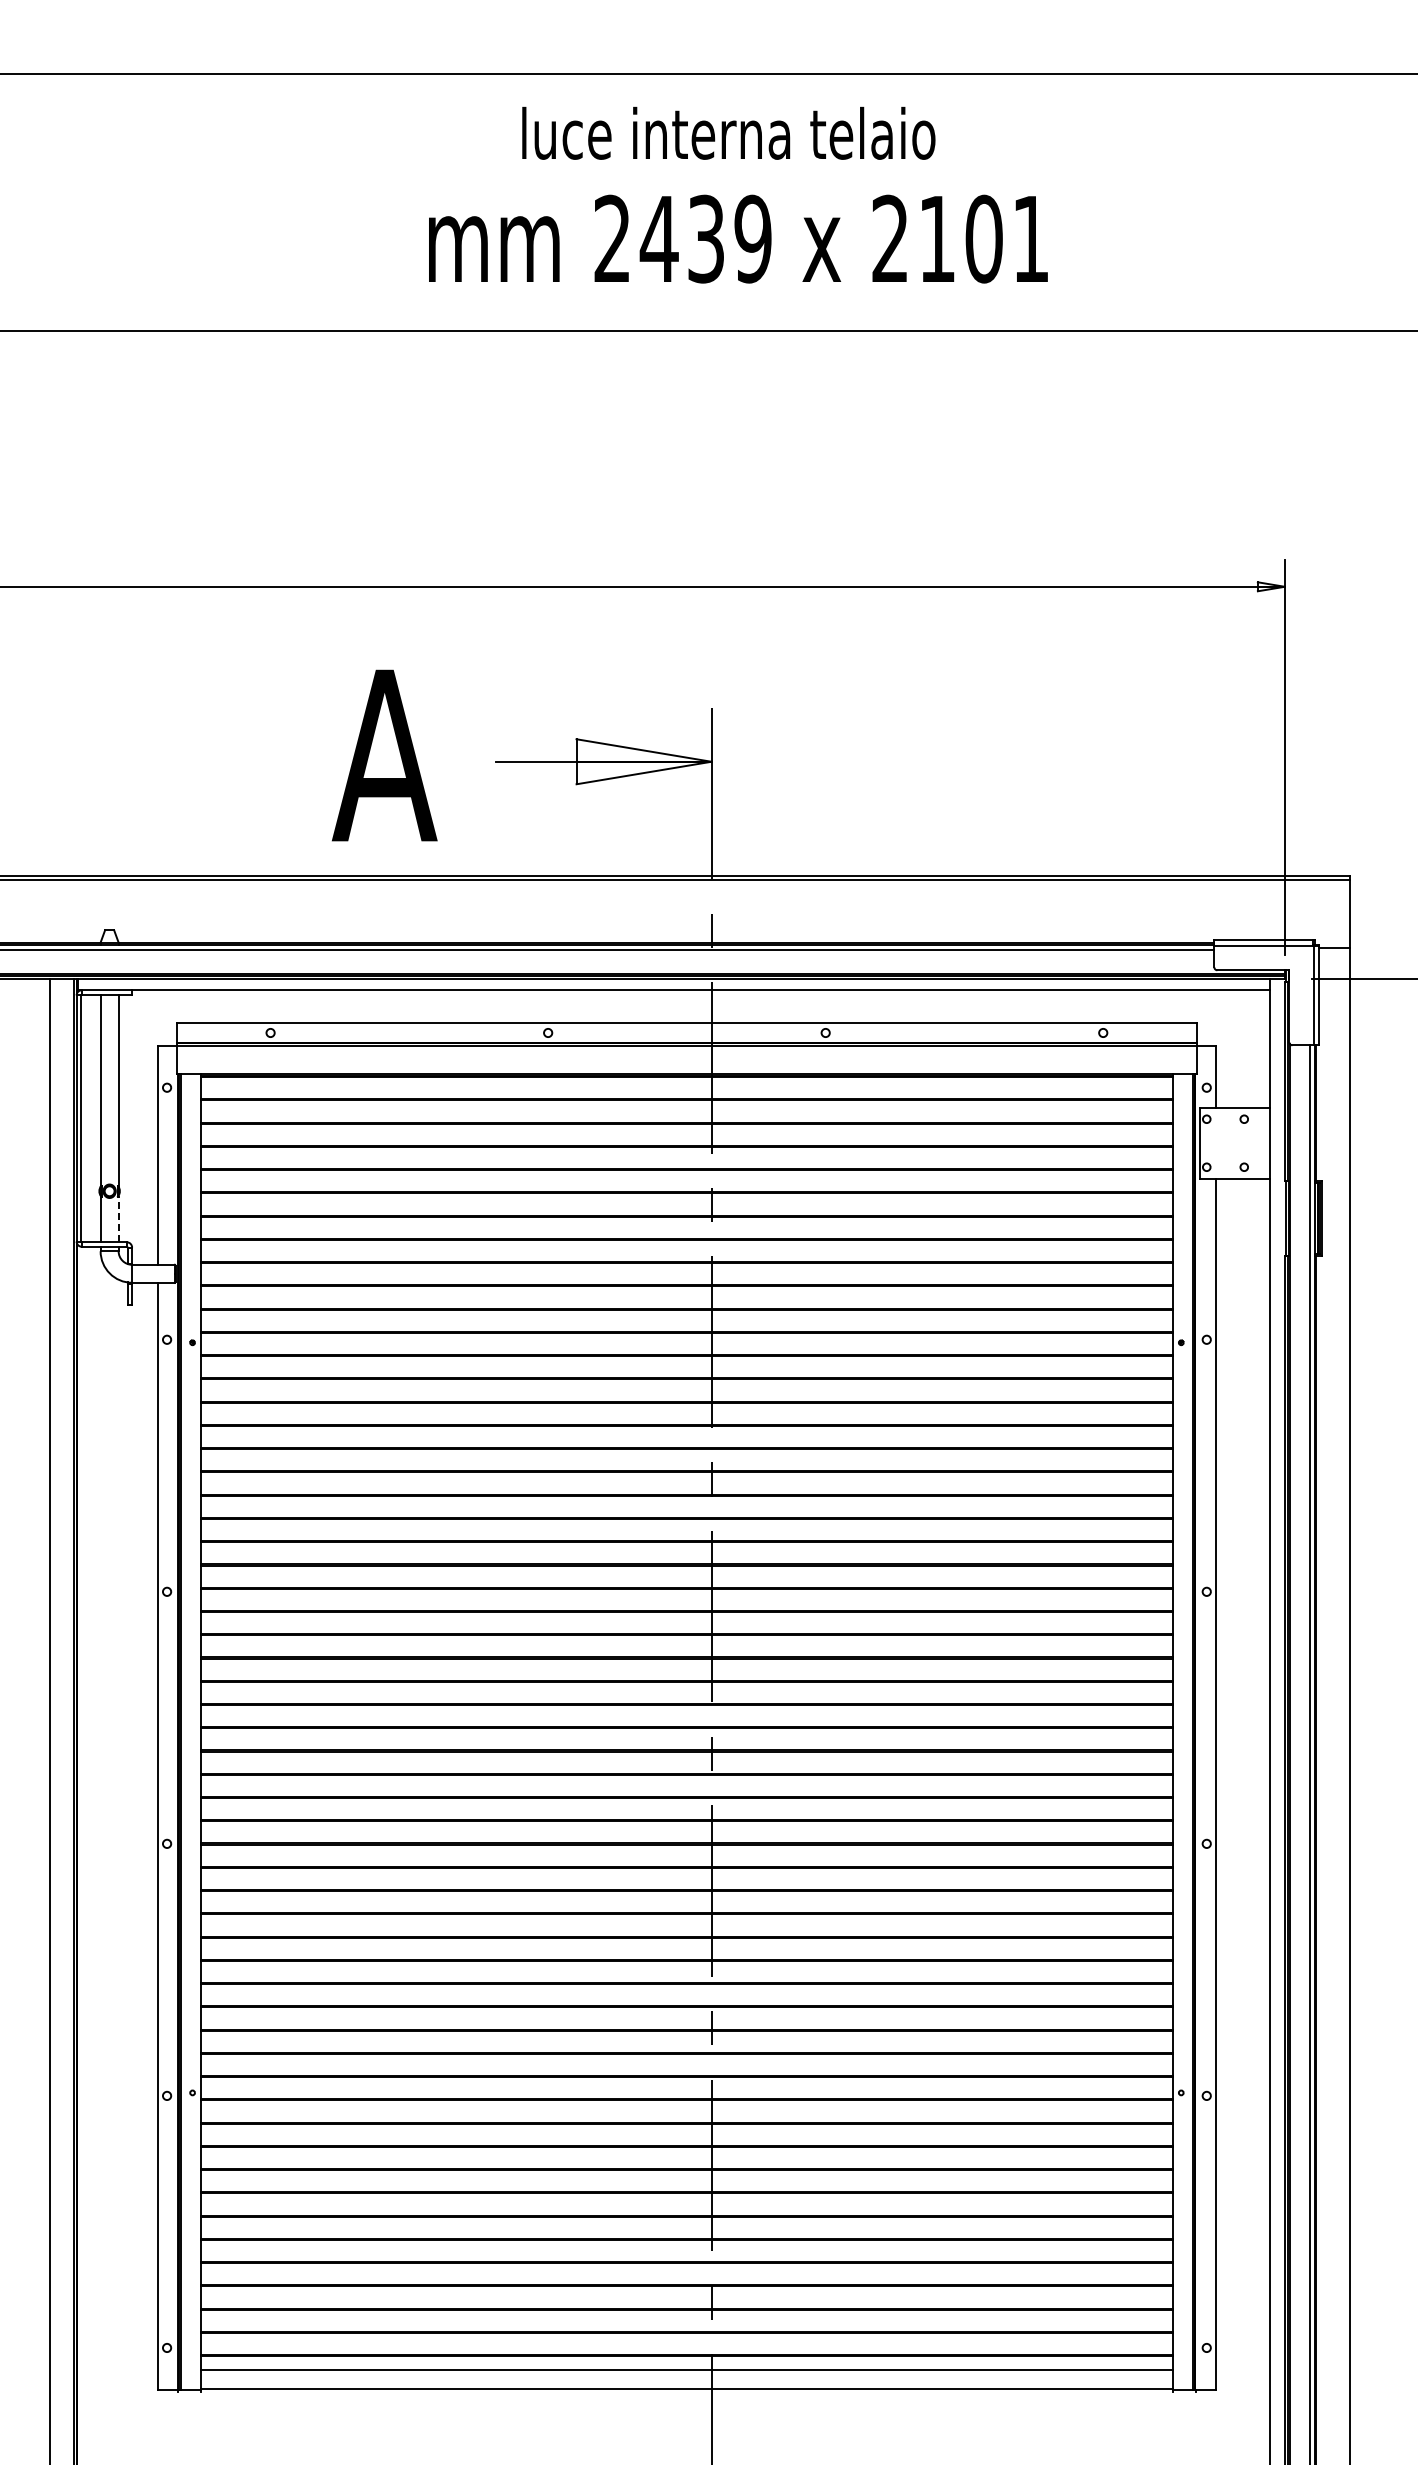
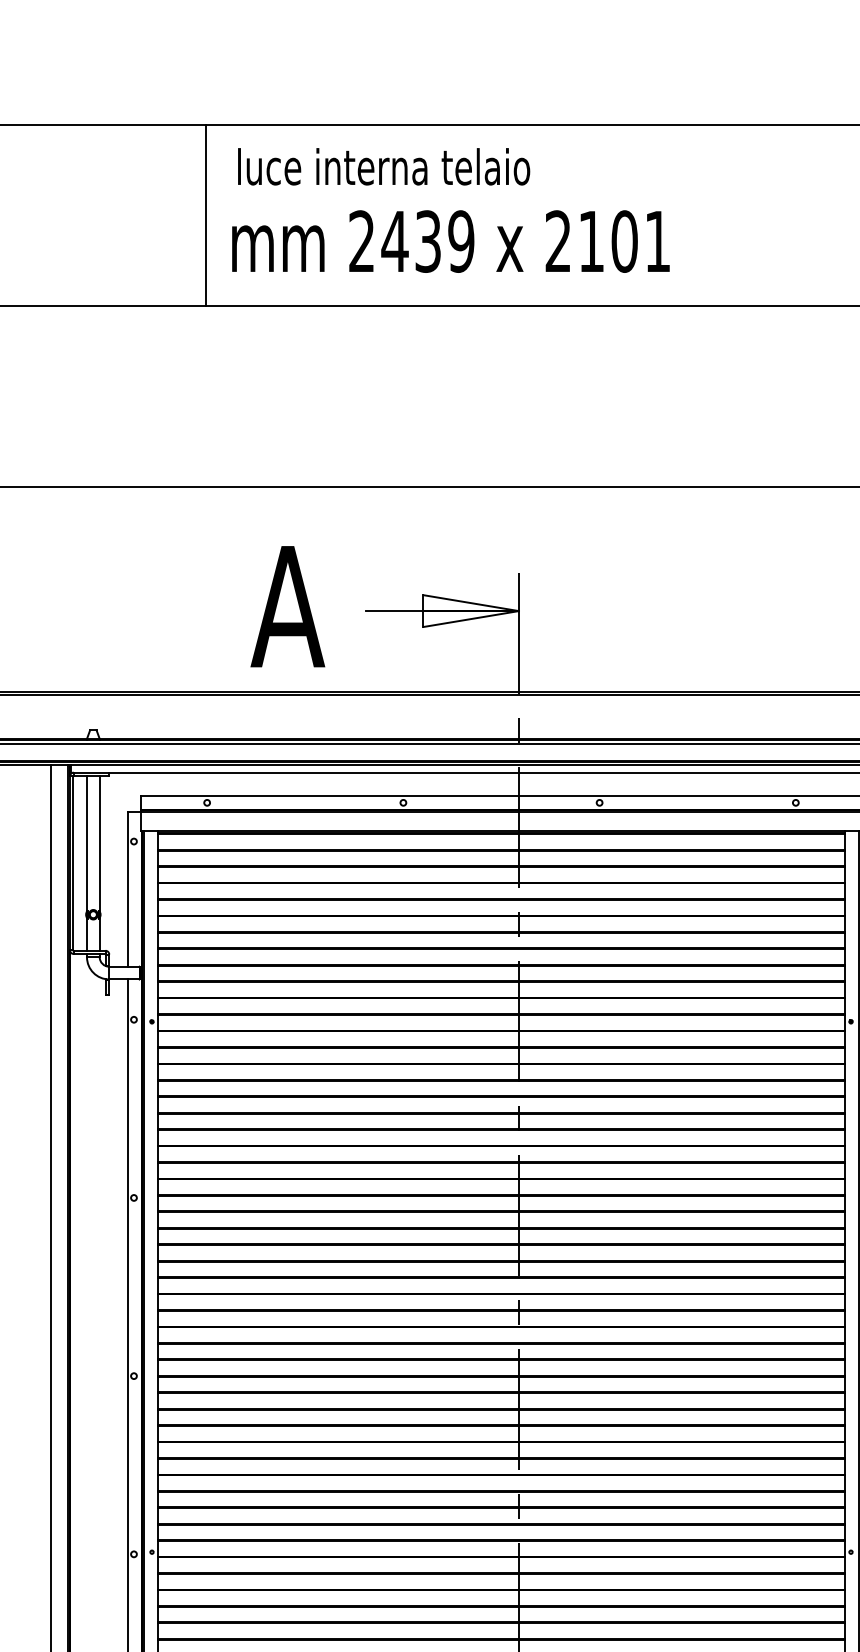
text: (728, 132) -> (383, 166), moved
line: (269, 201) -> (206, 214), added
text: (738, 238) -> (451, 241), moved
line: (118, 1218) -> (99, 934), dashed -> solid

